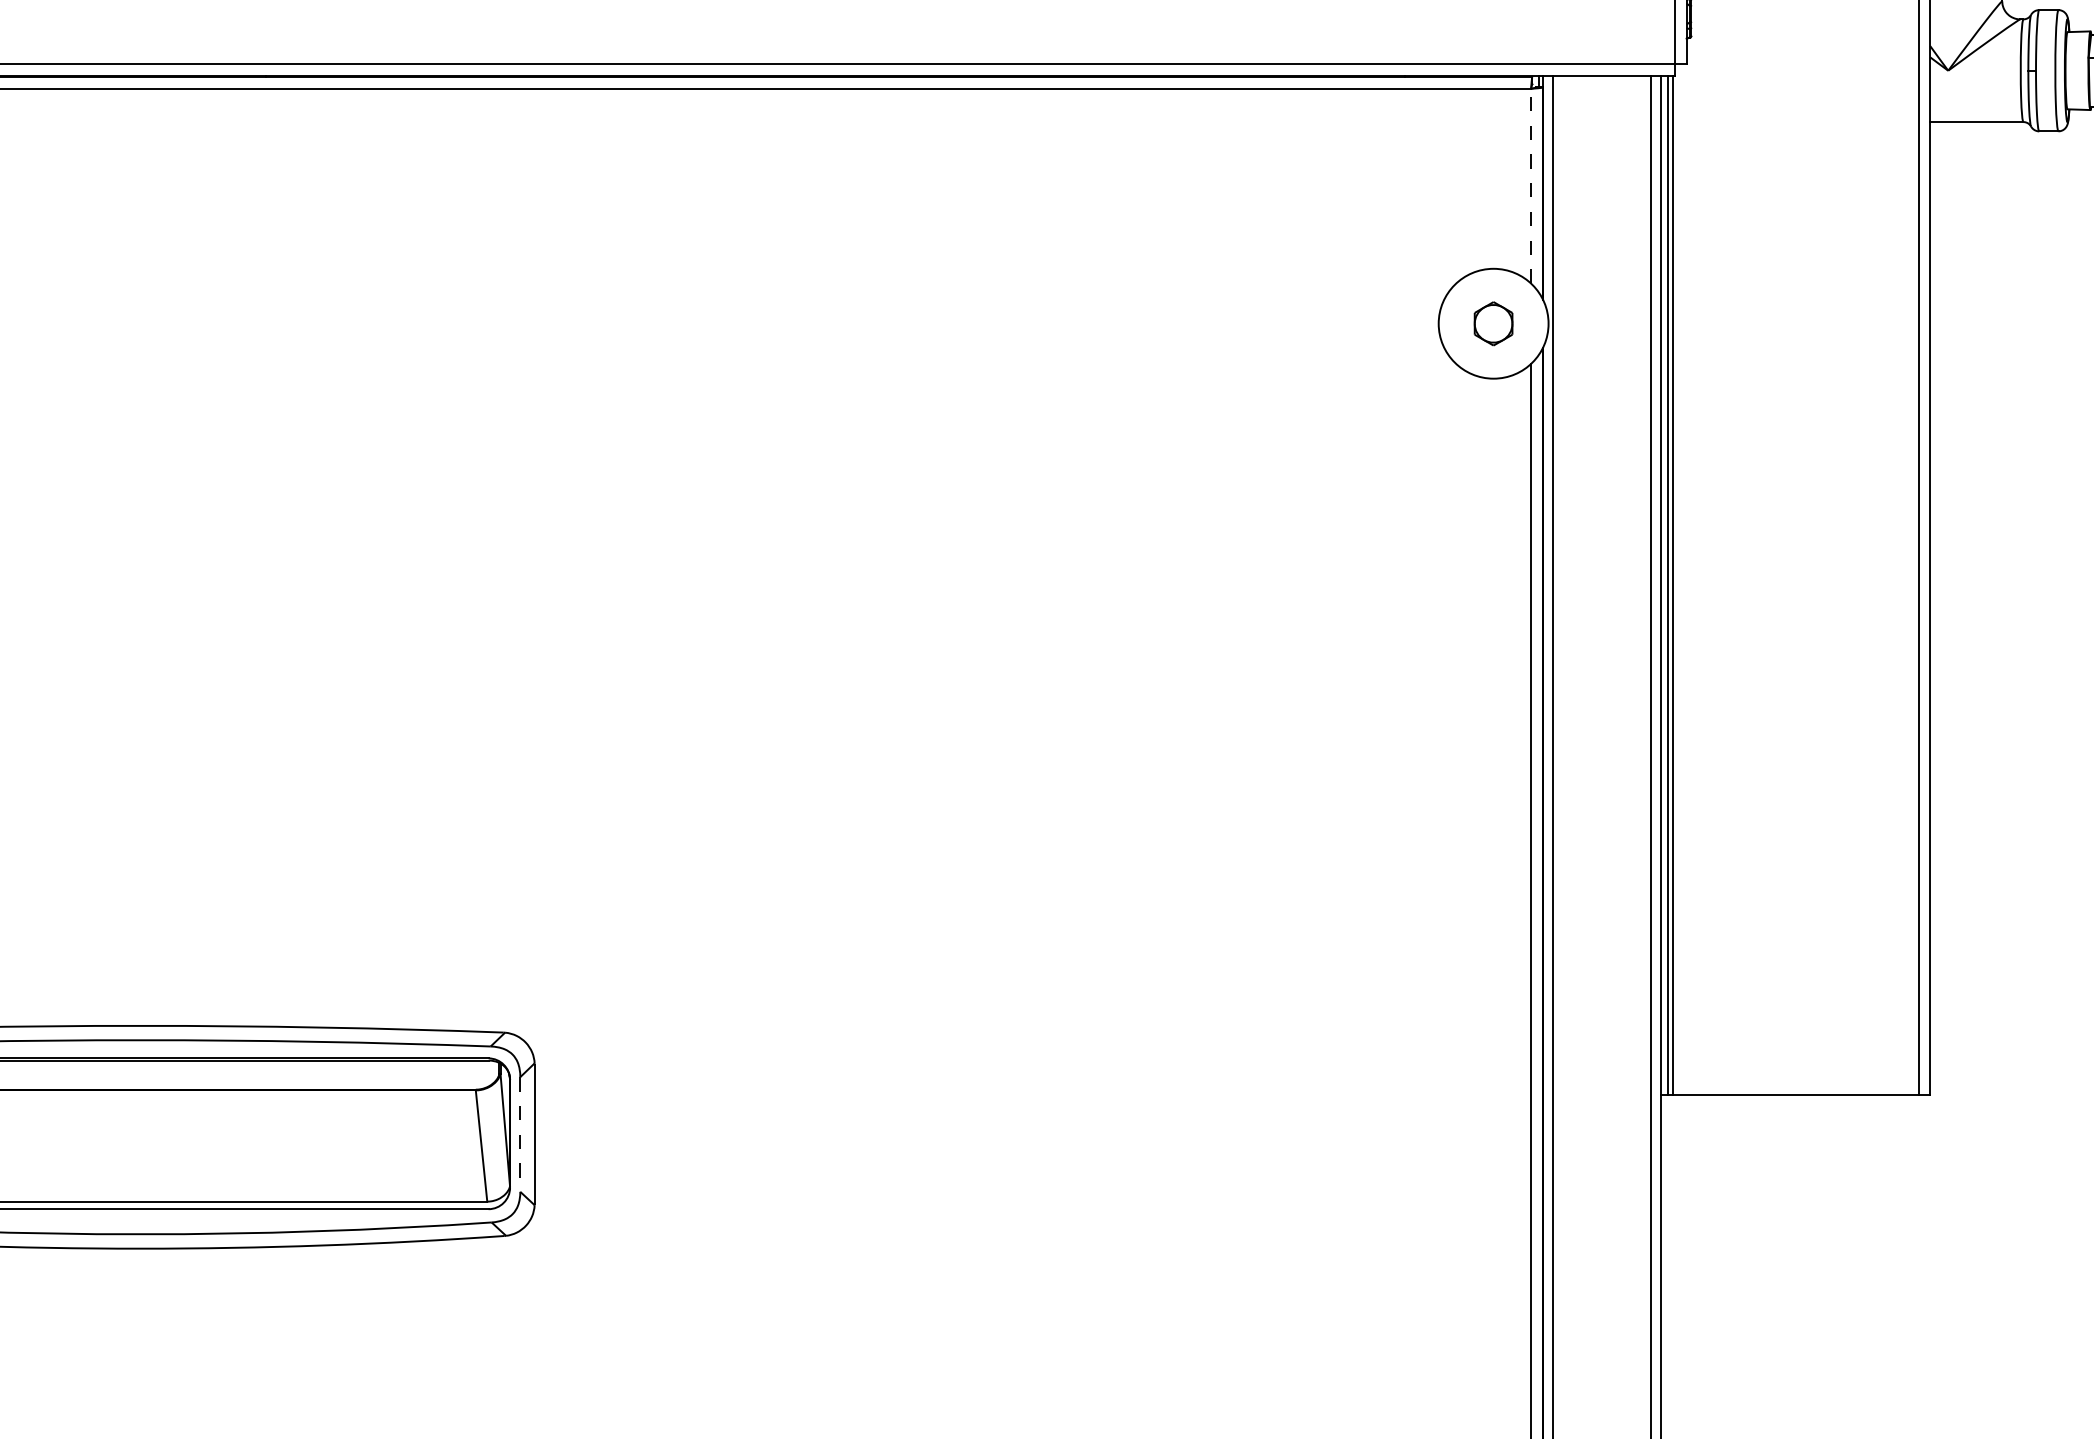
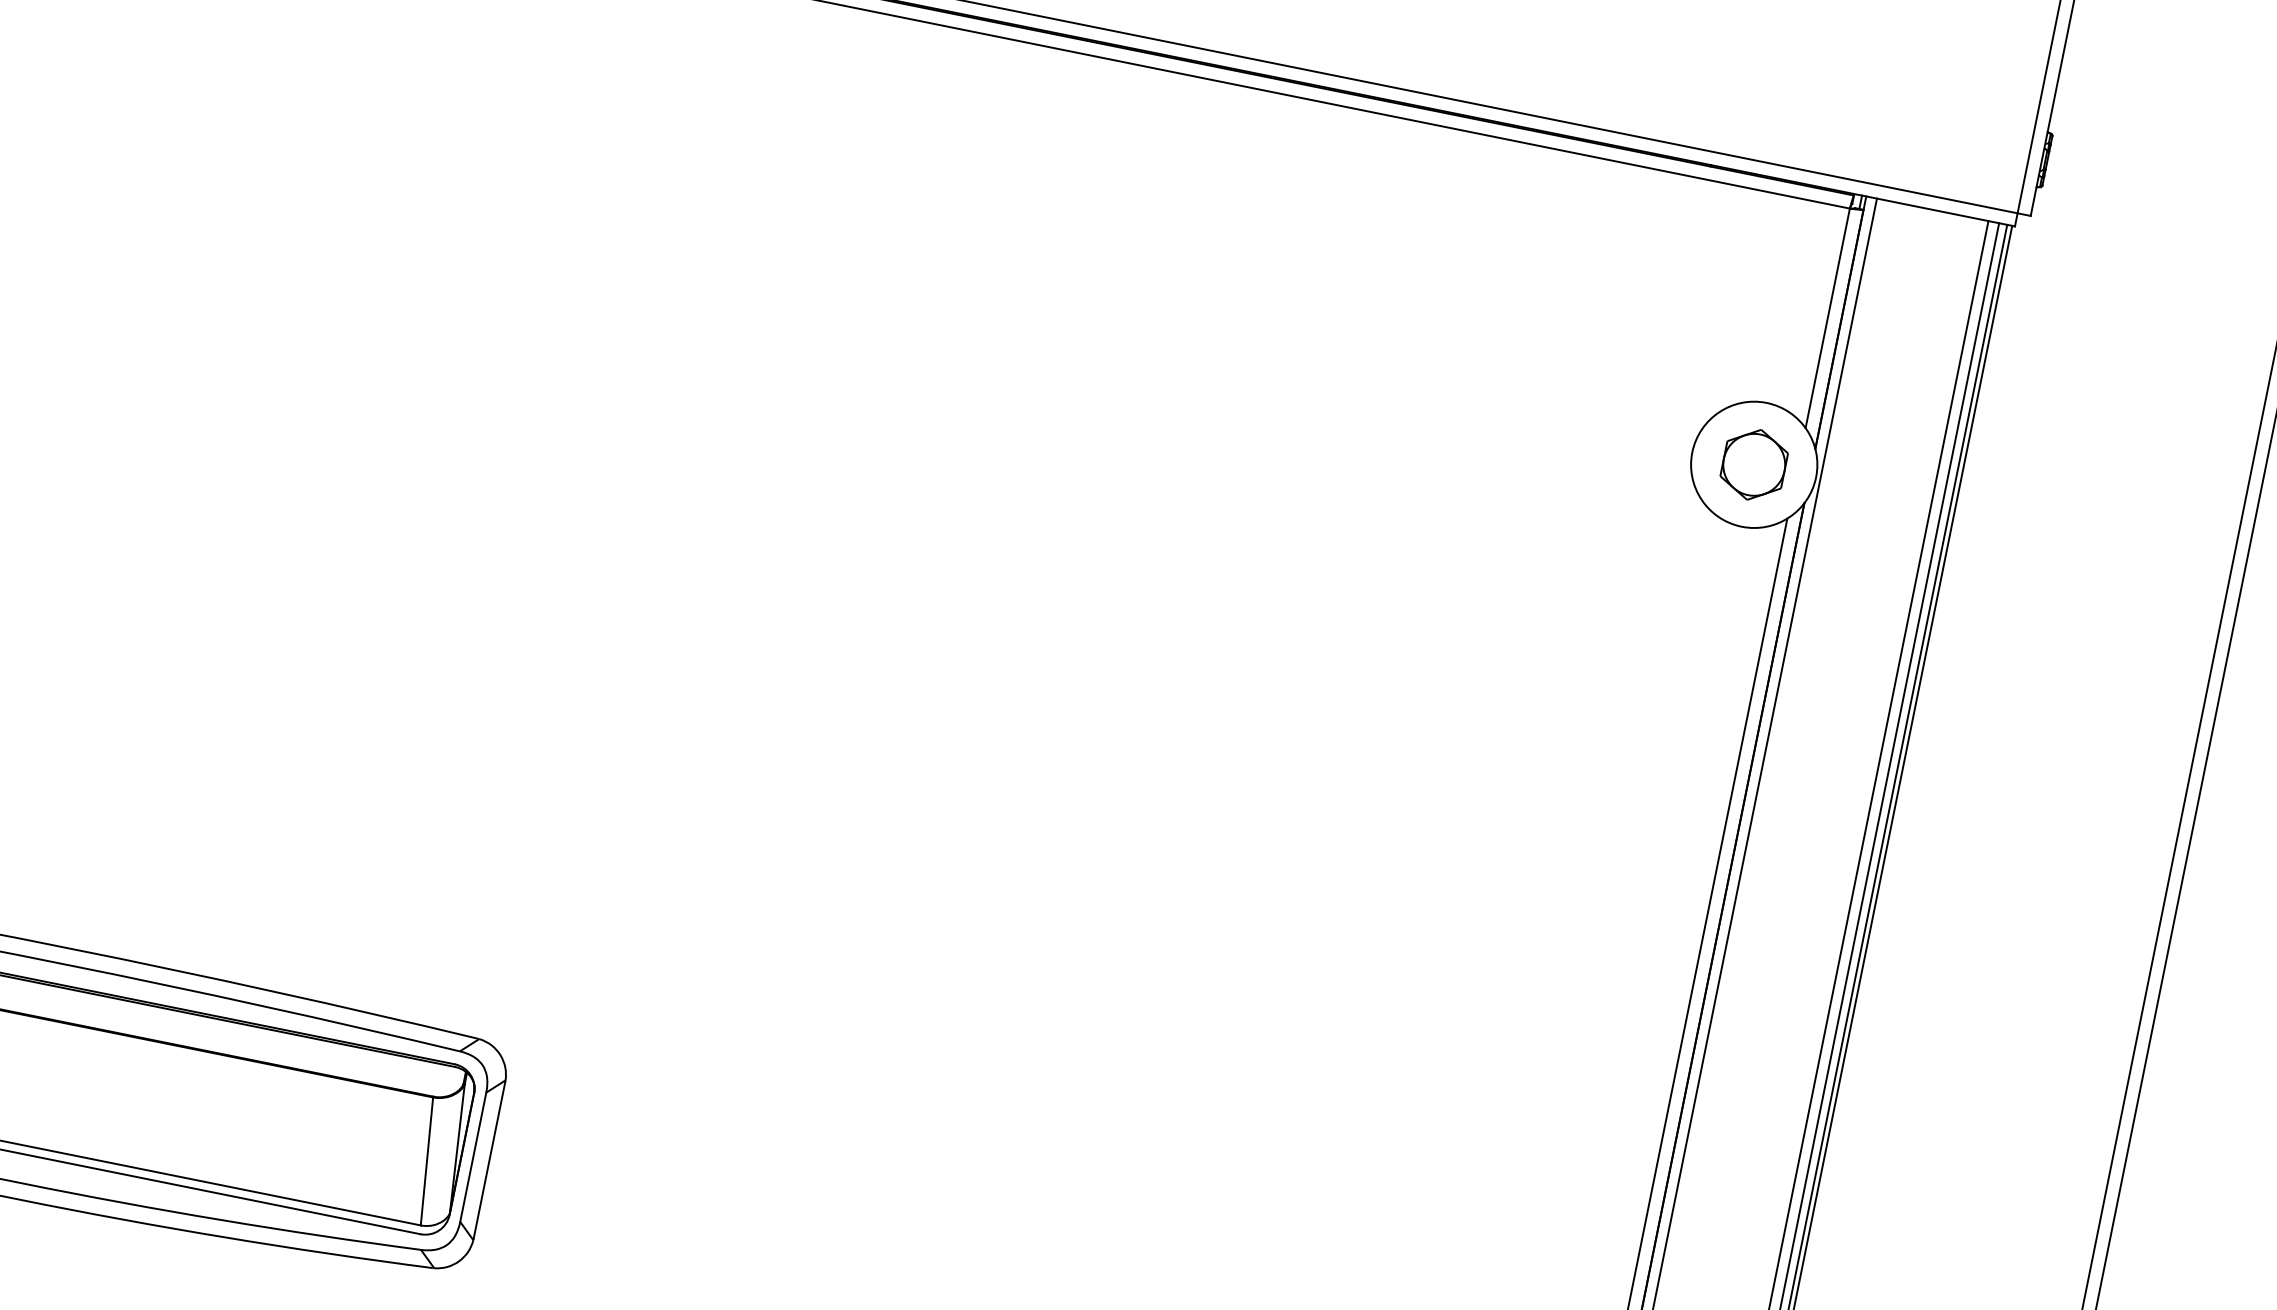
line: (1531, 185) -> (1828, 317), dashed -> solid
part: (1493, 323) -> (1754, 464), size x1.43
line: (520, 1135) -> (473, 1158), dashed -> solid

